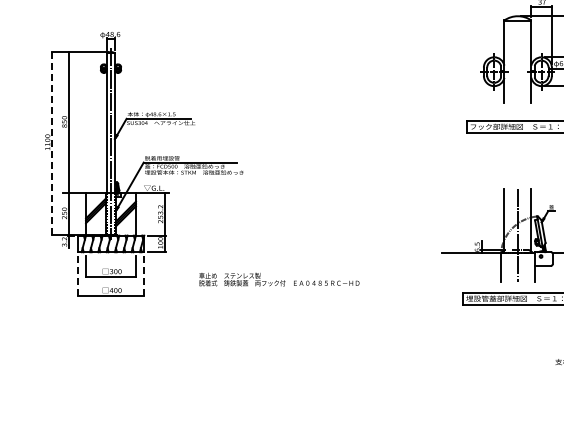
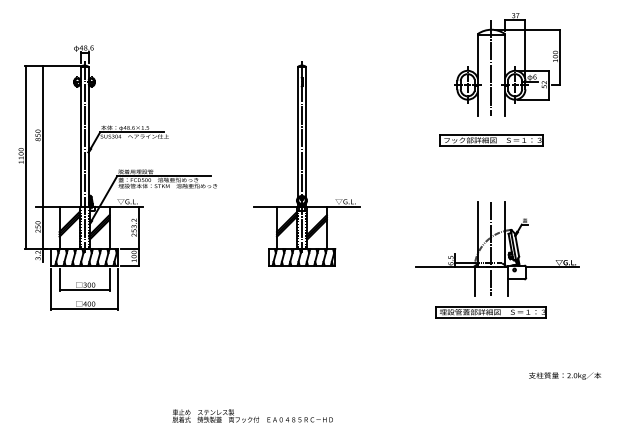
line: (517, 53) -> (491, 67), added
line: (51, 143) -> (25, 157), dashed -> solid
part: (332, 149) -> (306, 163), added
line: (77, 274) -> (51, 288), dashed -> solid
line: (143, 274) -> (117, 288), dashed -> solid
text: (278, 278) -> (252, 415), moved

